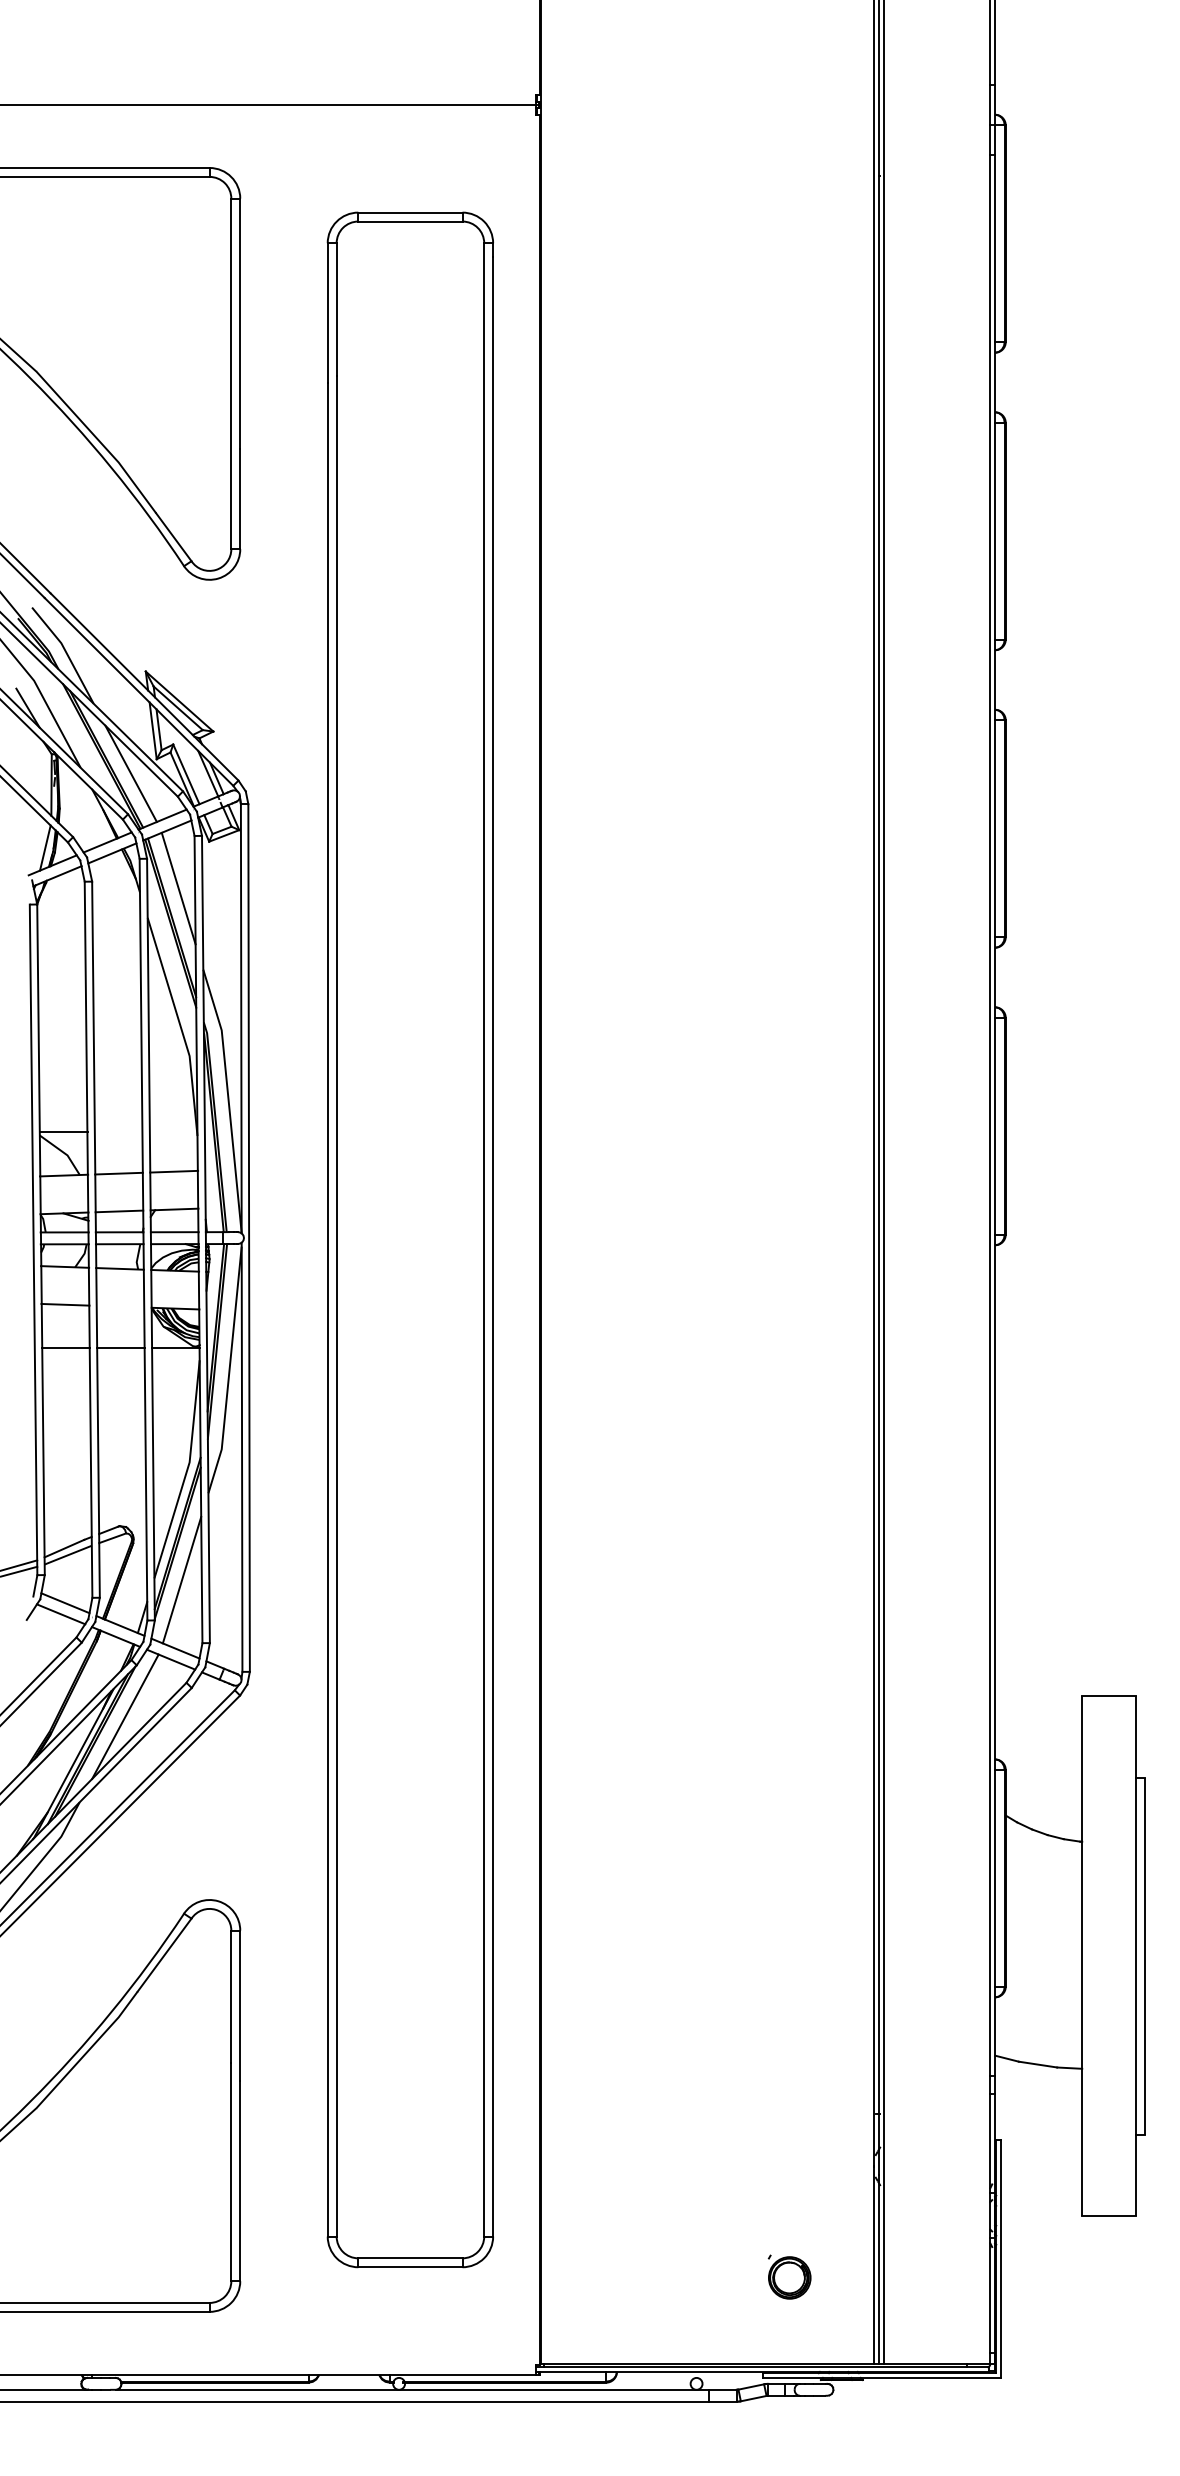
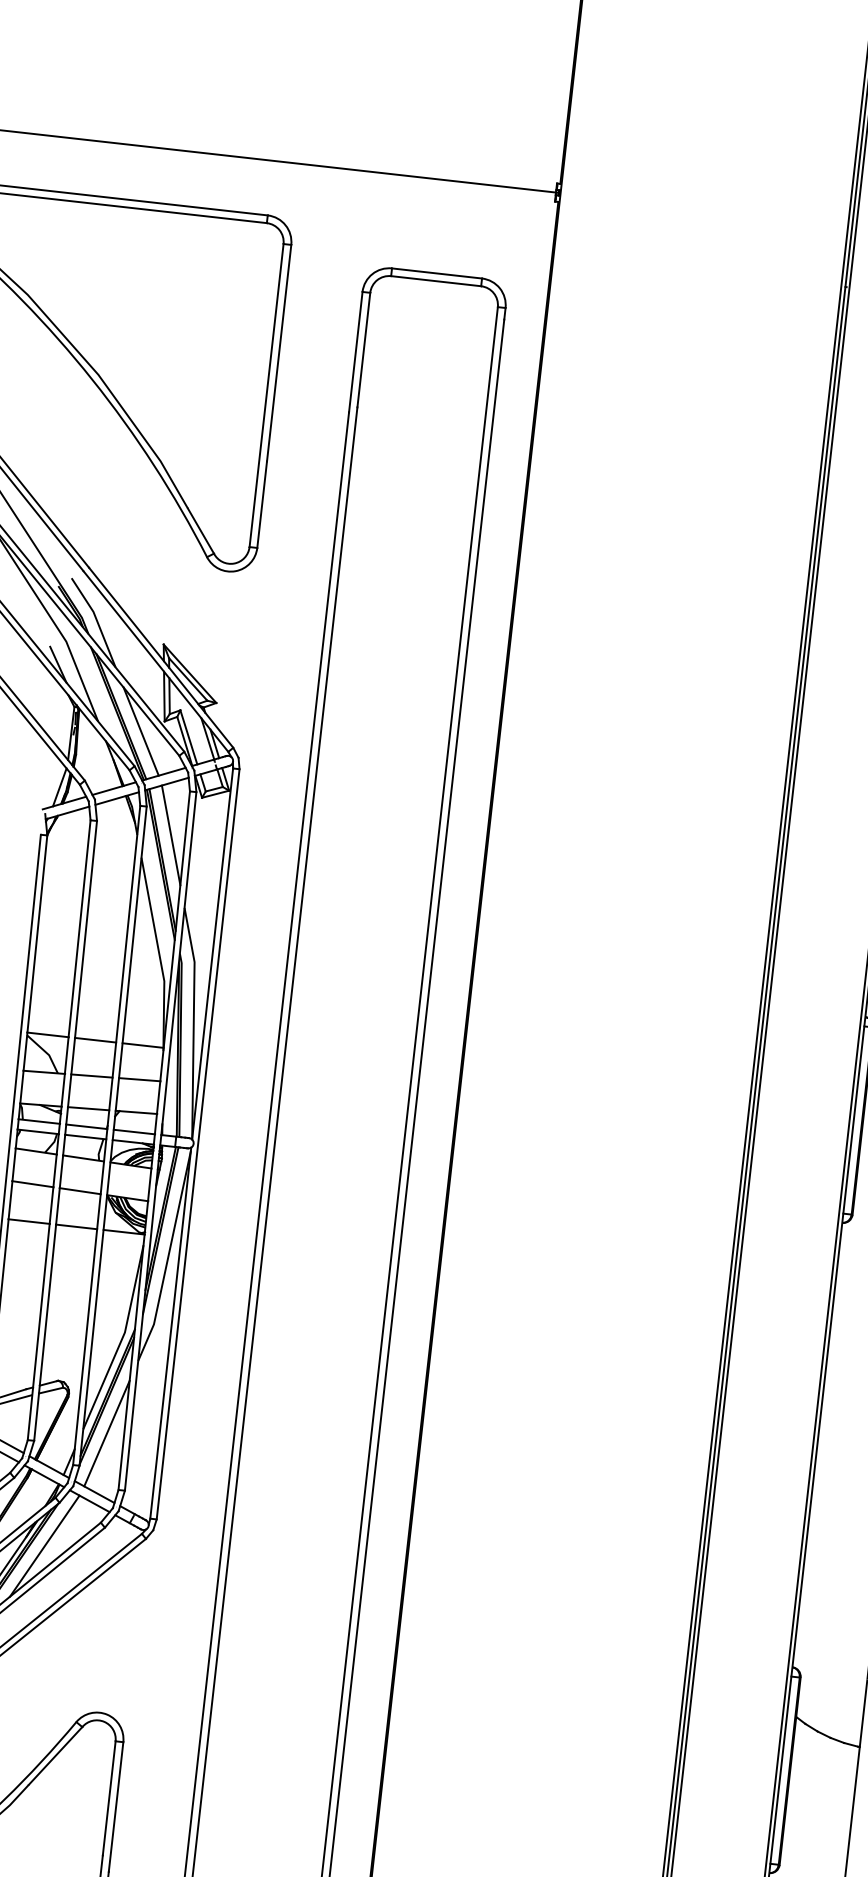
line: (118, 1132) -> (95, 1040), added
line: (173, 1132) -> (143, 1045), added
line: (120, 1306) -> (80, 1191), added

